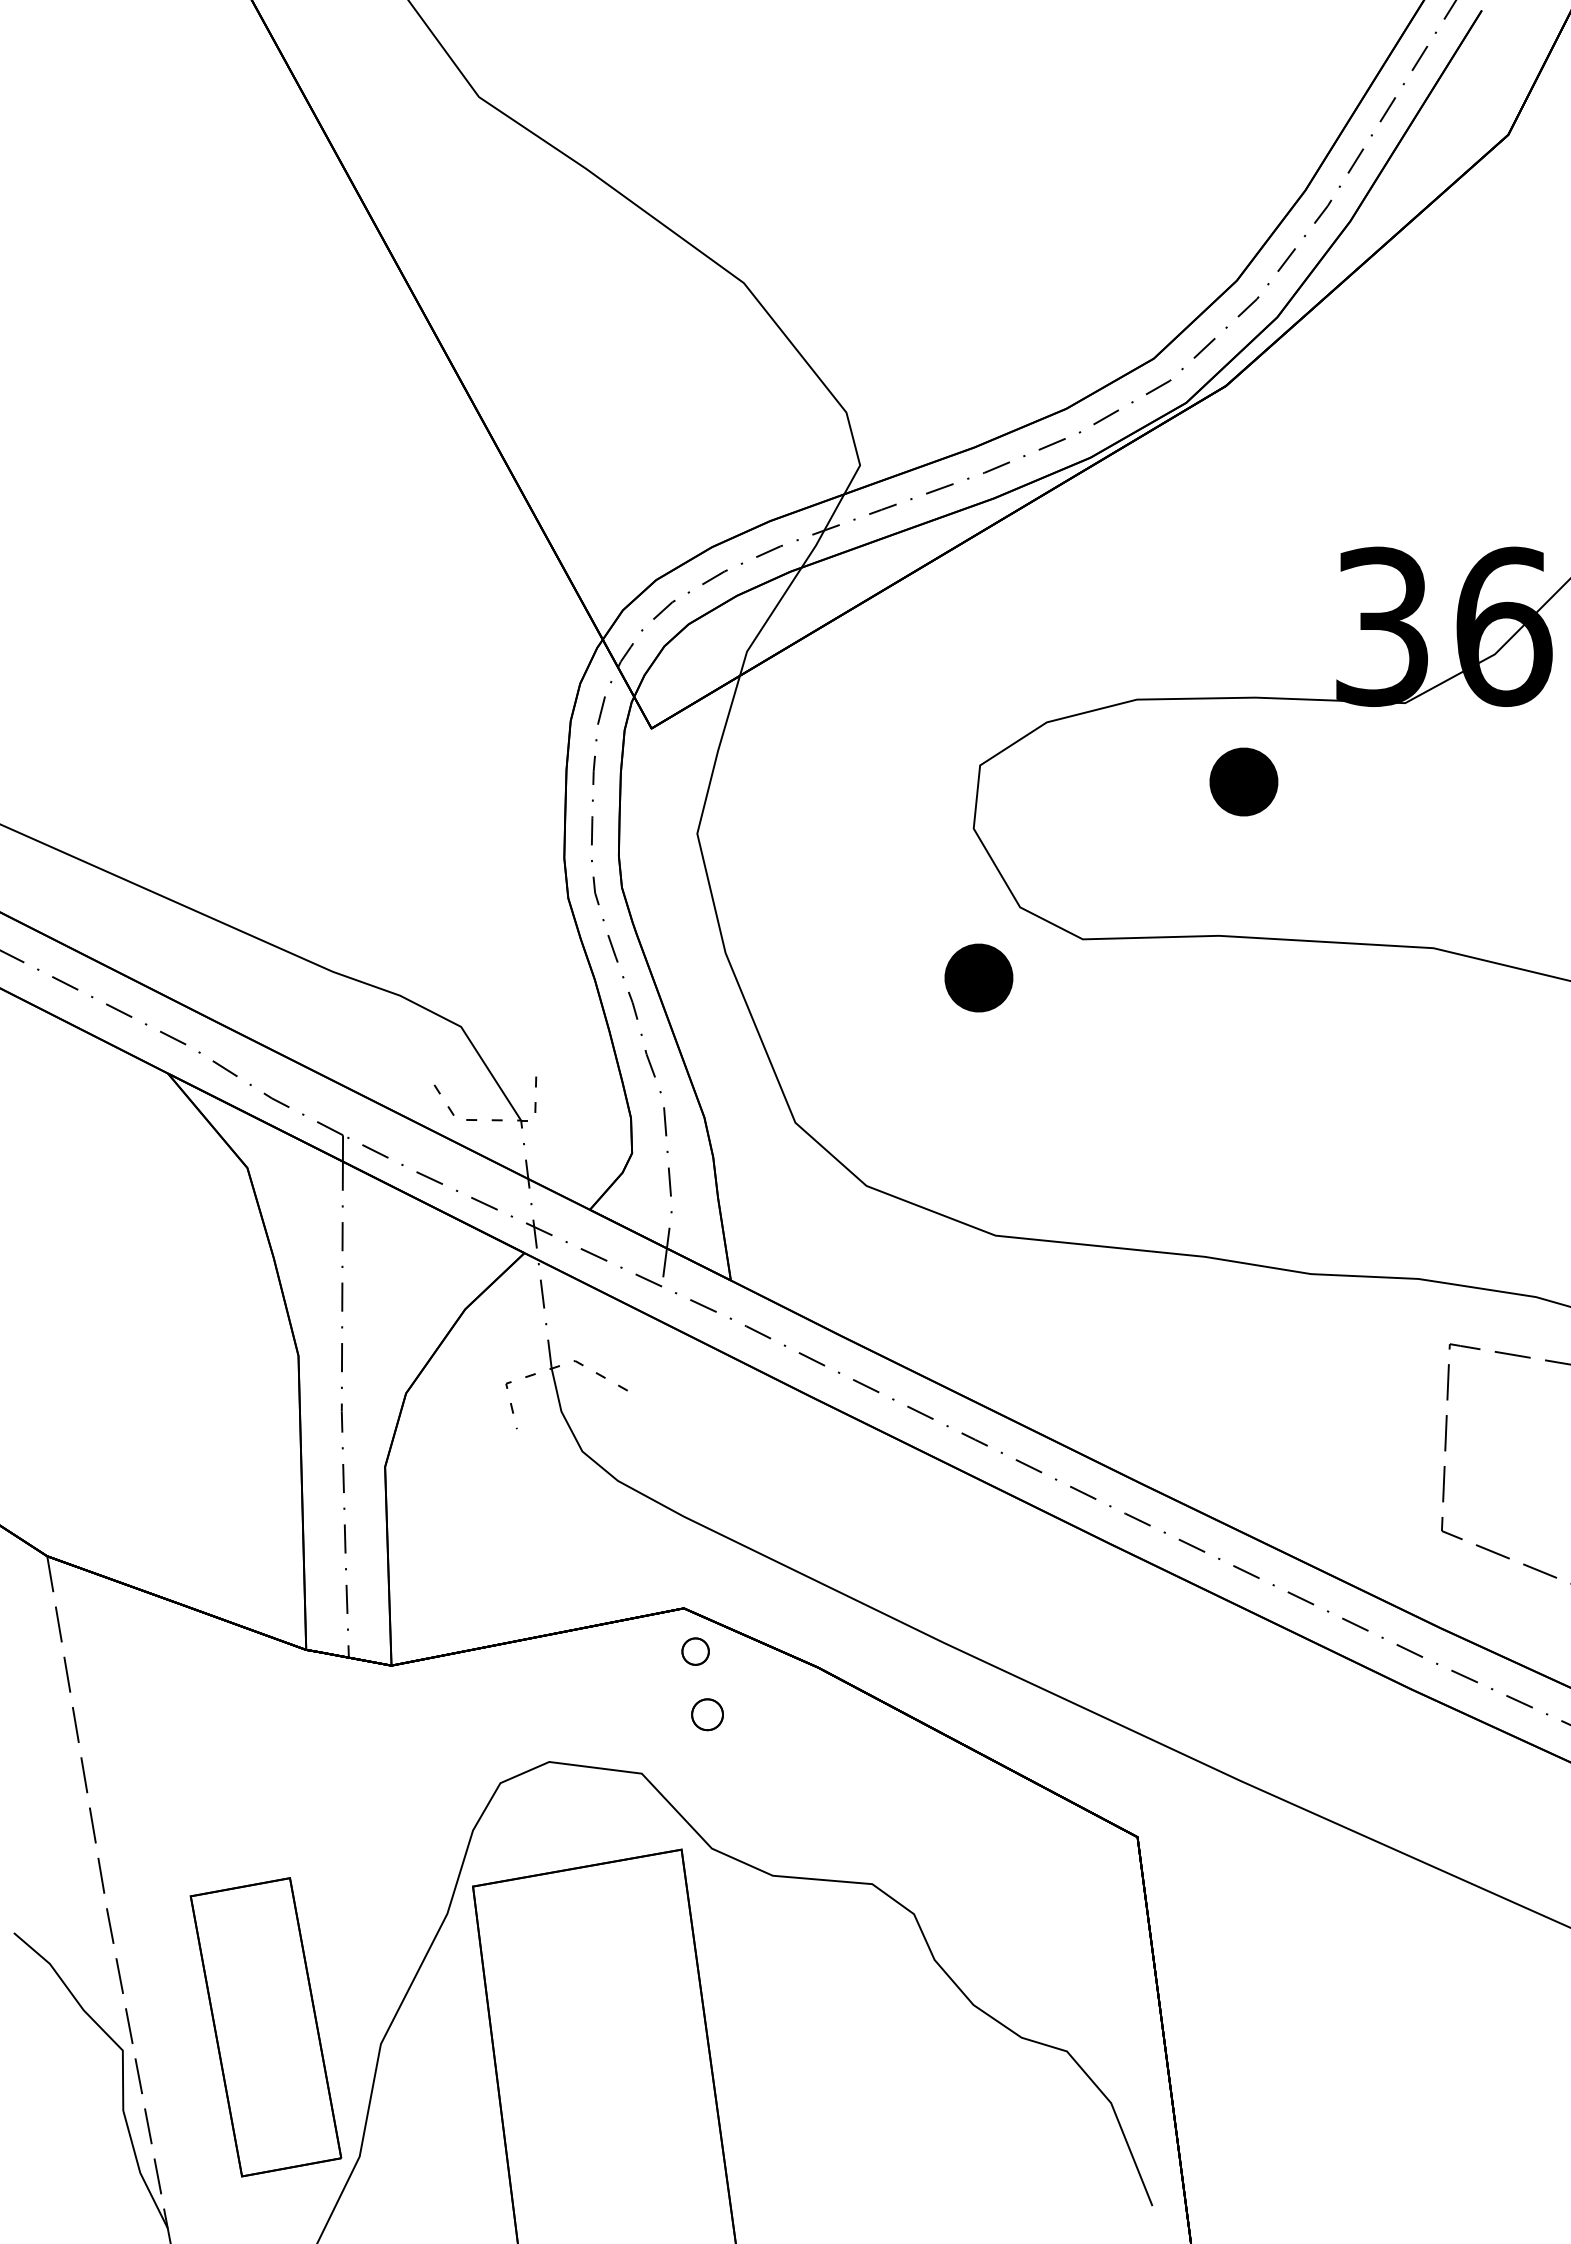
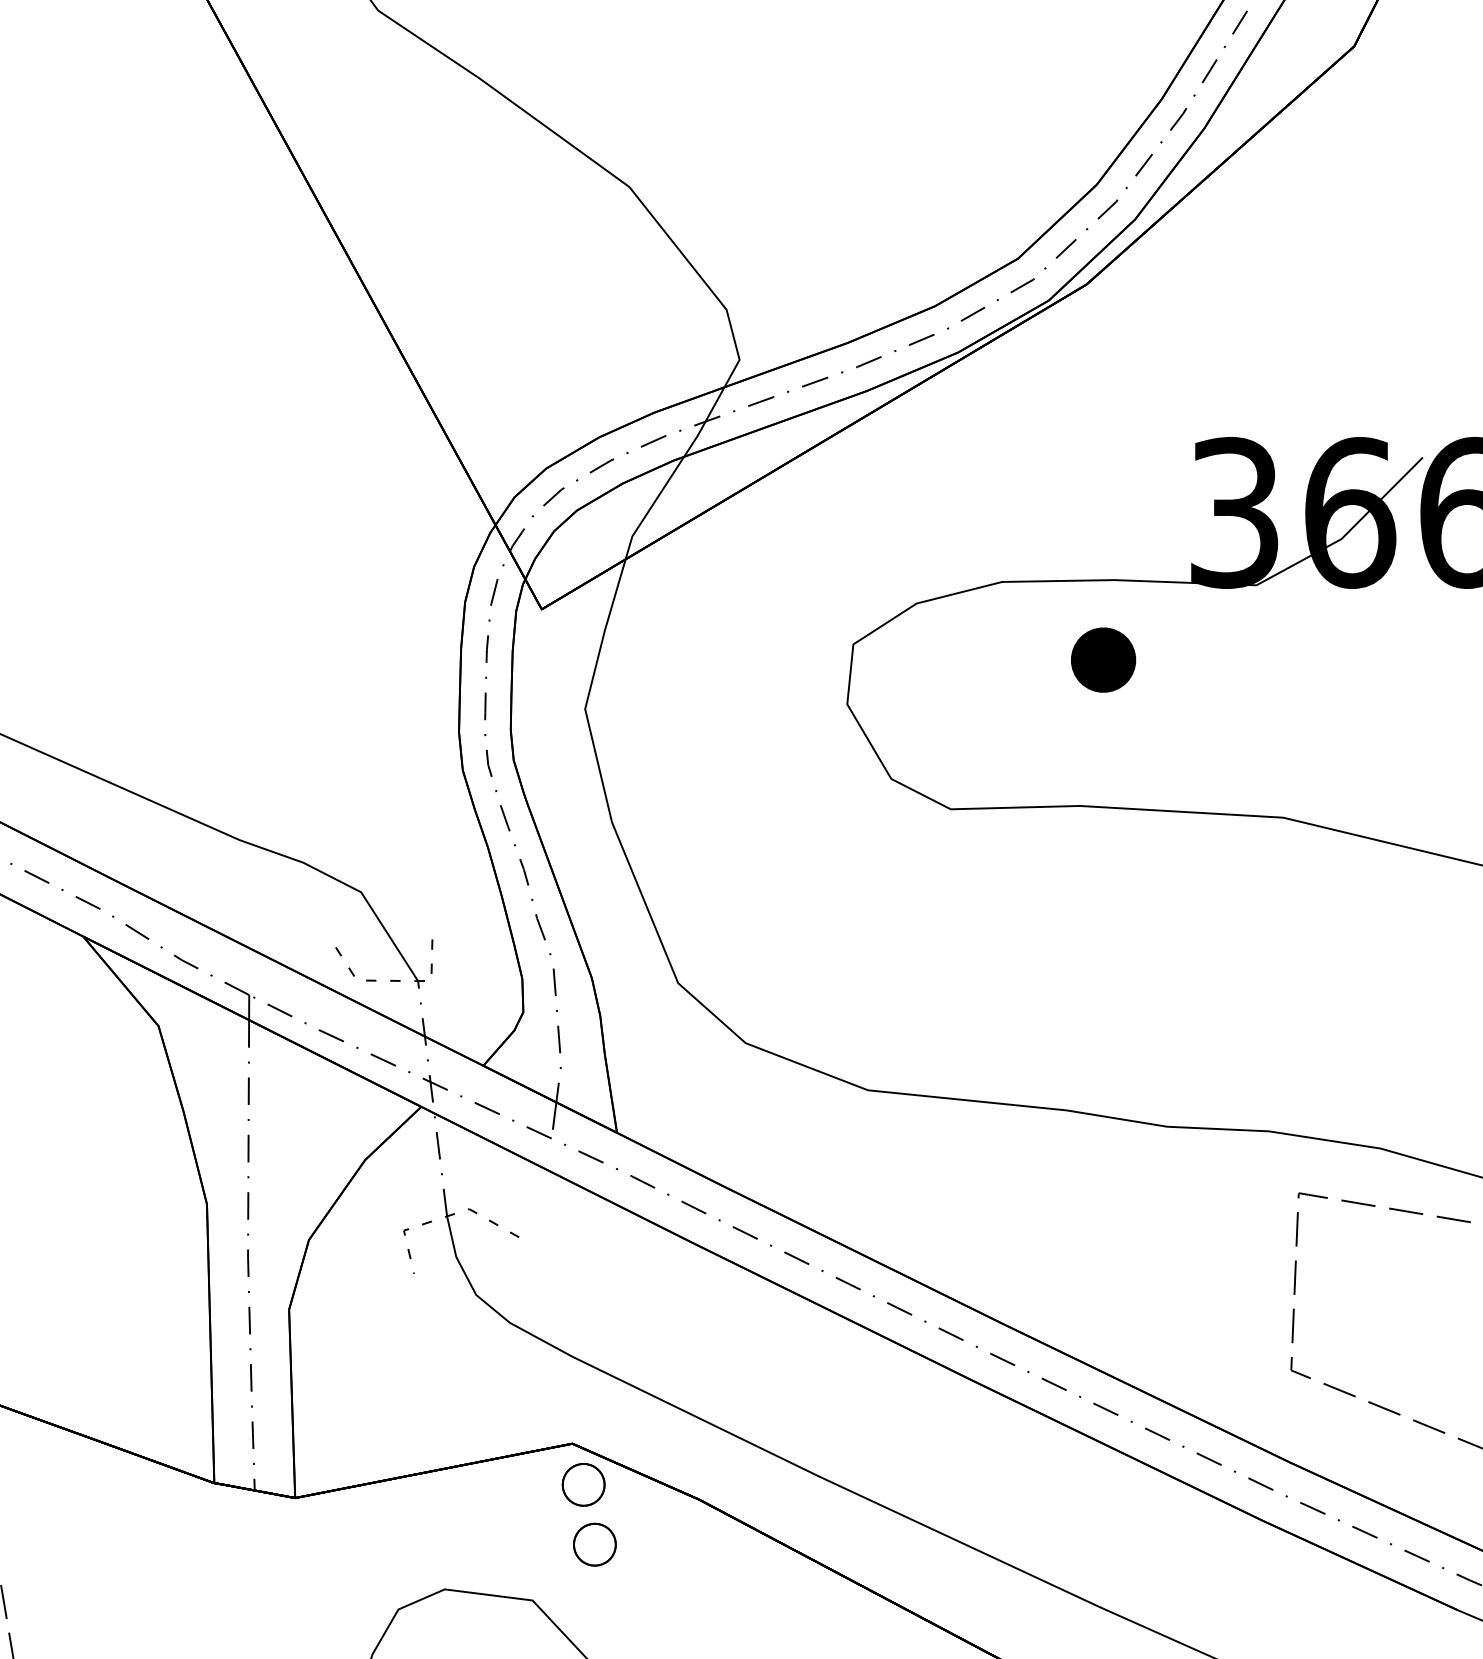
part: (978, 977) -> (851, 845), removed
part: (695, 1651) -> (583, 1484), size x1.67
part: (707, 1714) -> (594, 1544), size x1.43

